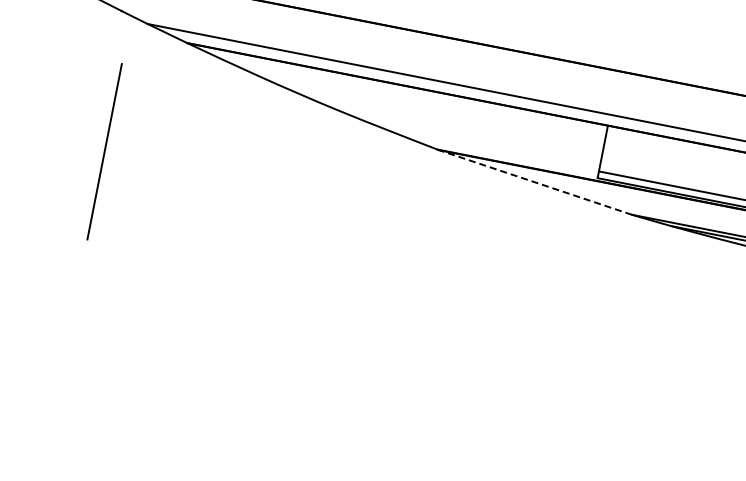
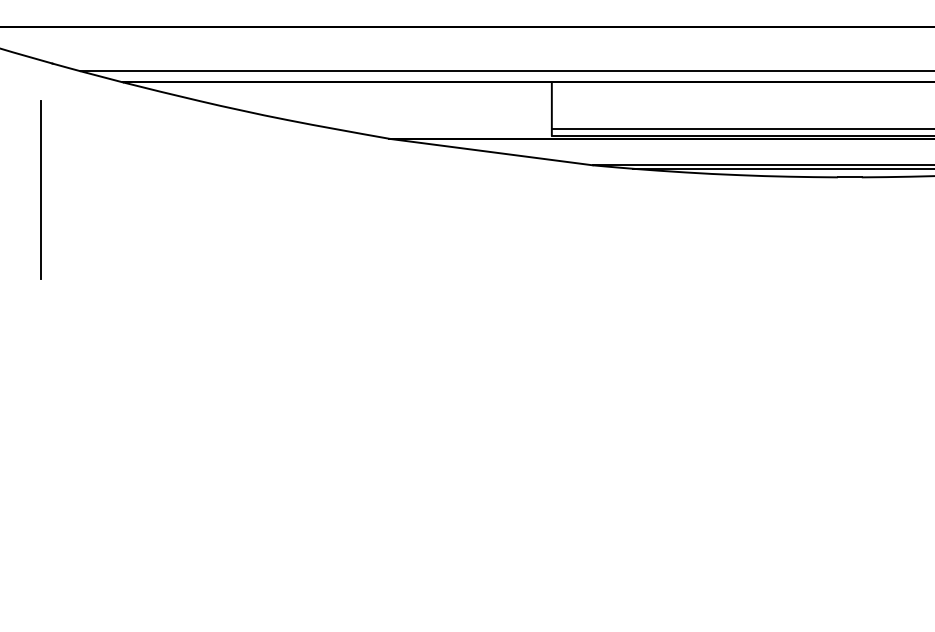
line: (104, 151) -> (40, 189), moved
line: (535, 182) -> (491, 152), dashed -> solid

